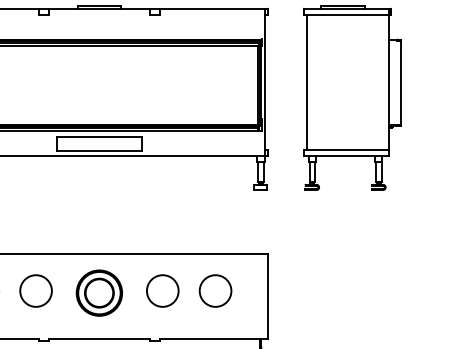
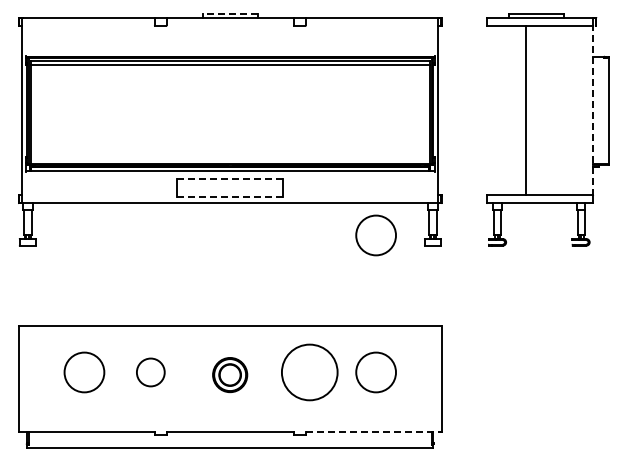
line: (98, 5) -> (229, 13), solid -> dashed
line: (306, 82) -> (525, 110), moved
line: (388, 82) -> (593, 110), solid -> dashed
line: (99, 137) -> (230, 179), solid -> dashed
line: (98, 150) -> (229, 196), solid -> dashed
circle: (215, 181) -> (375, 235), added
circle: (35, 291) -> (150, 372), size x0.7
circle: (162, 291) -> (309, 372), size x1.4
part: (98, 292) -> (229, 374), size x0.6
line: (213, 338) -> (373, 432), solid -> dashed

